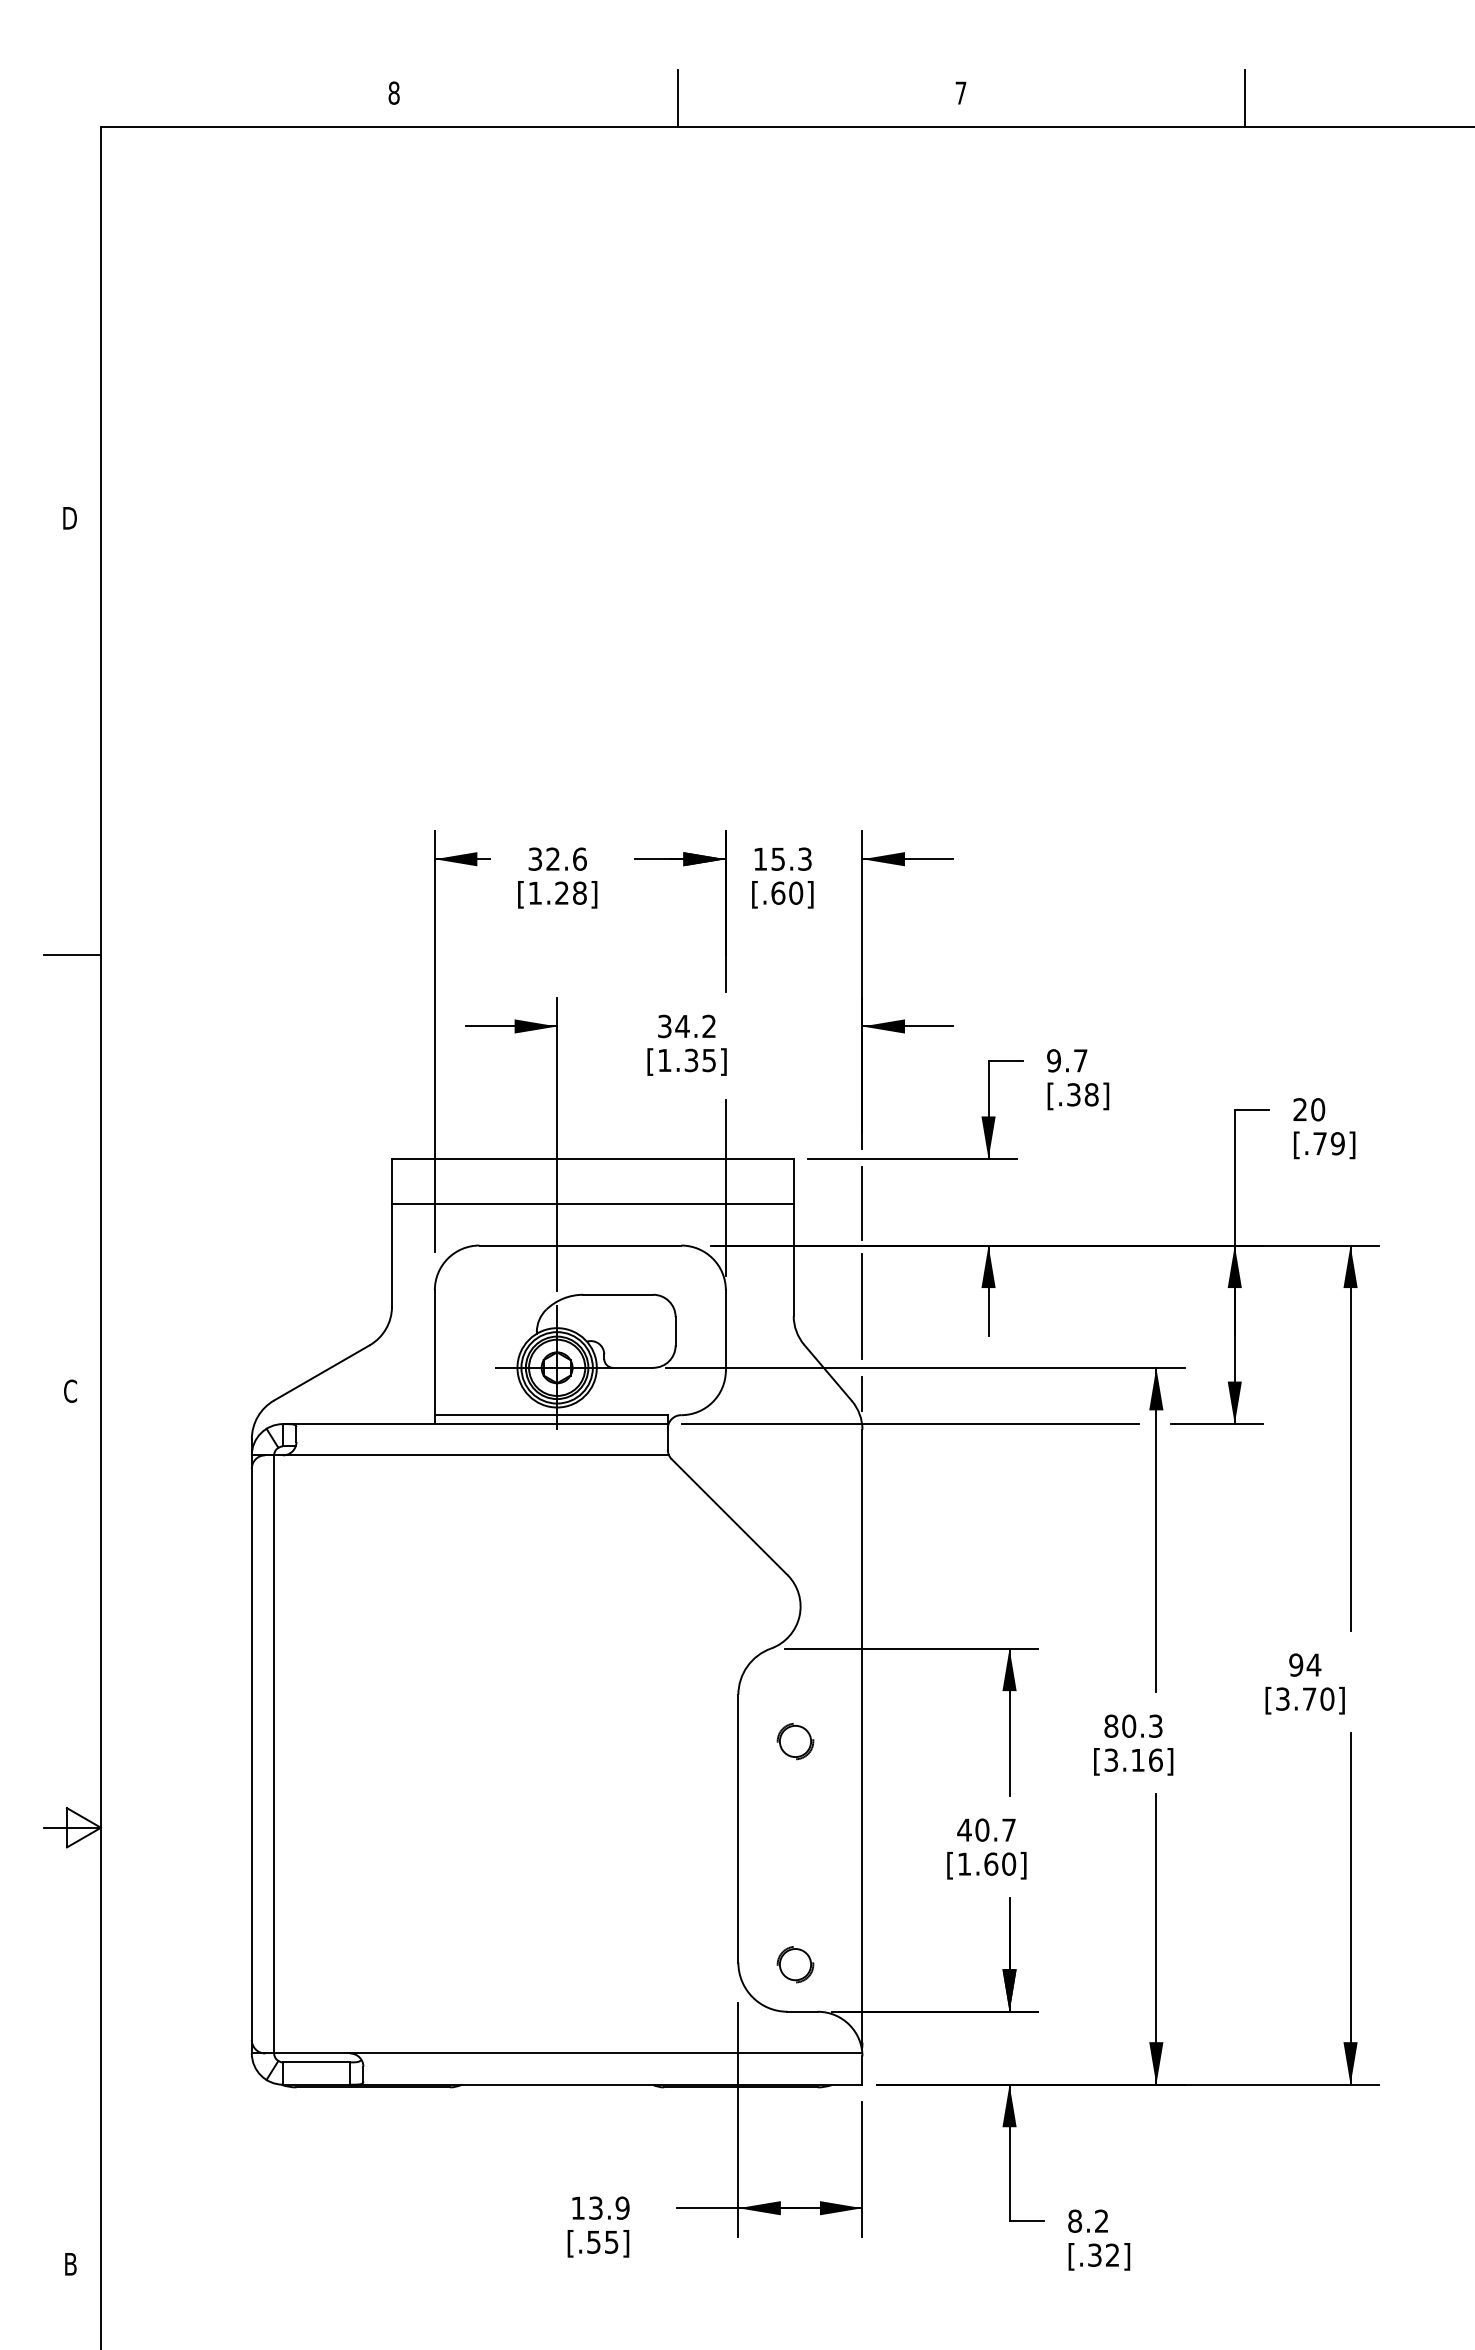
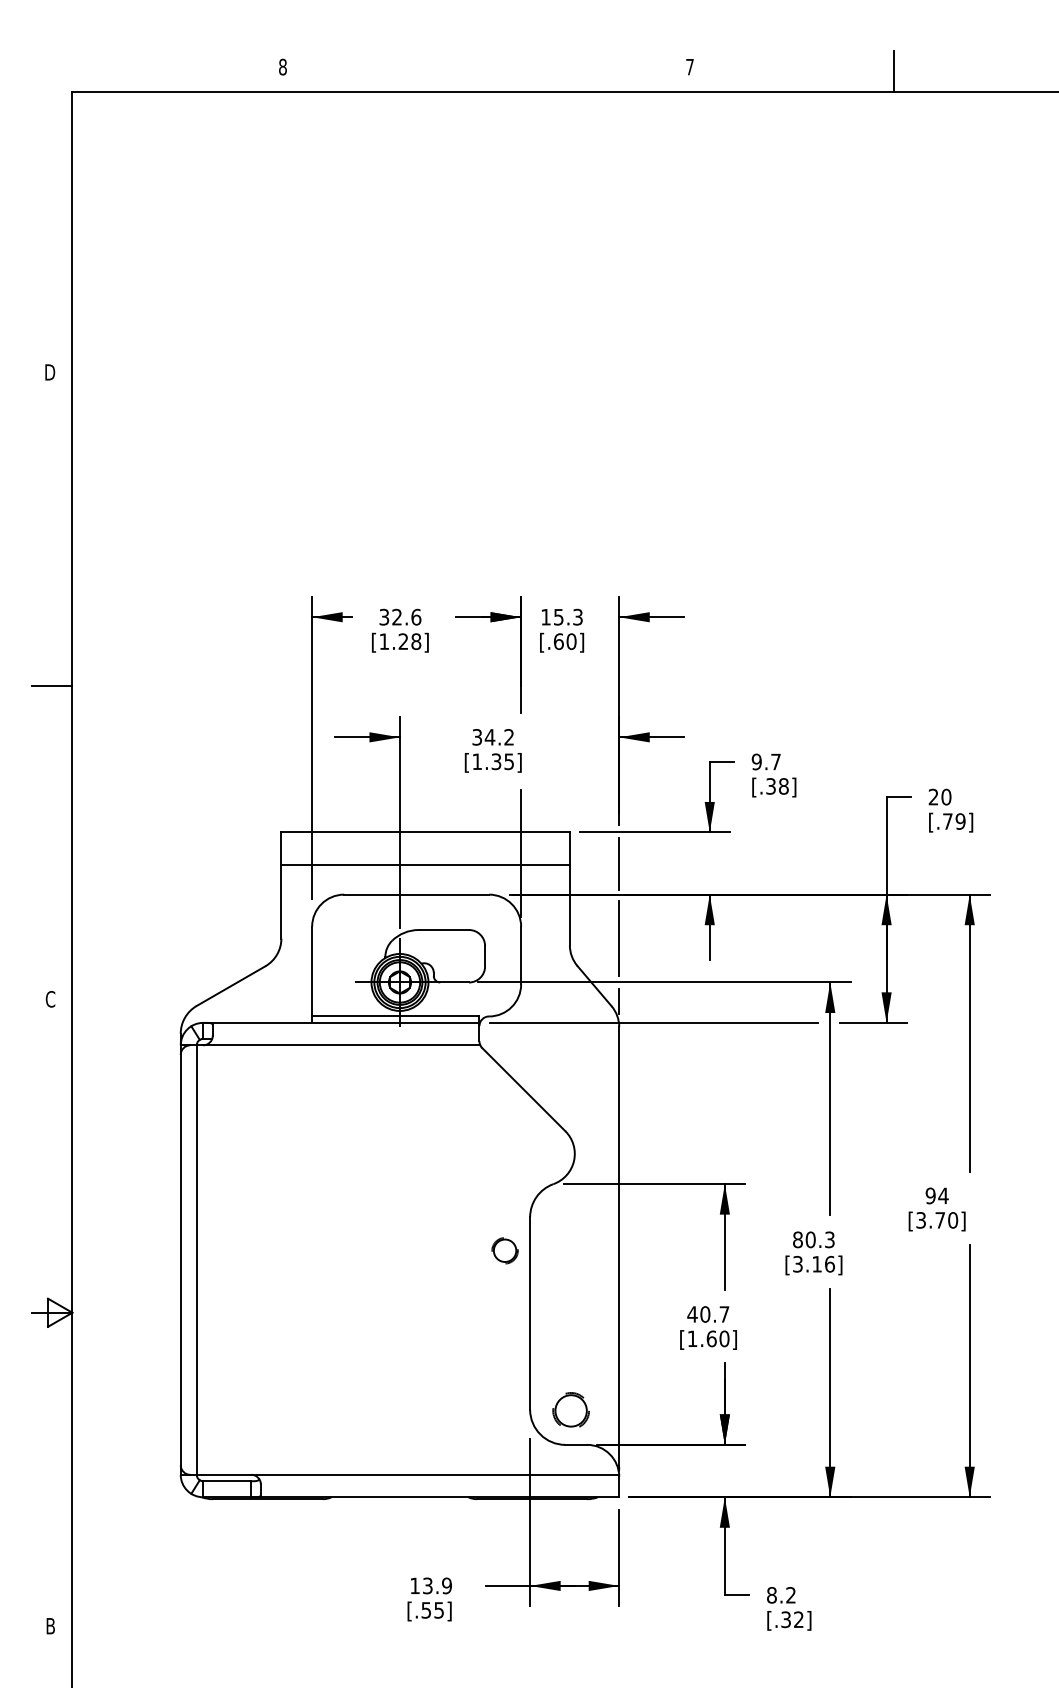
line: (677, 98) -> (486, 70), removed
part: (795, 1741) -> (505, 1250), moved
part: (795, 1964) -> (571, 1410), size x1.4

